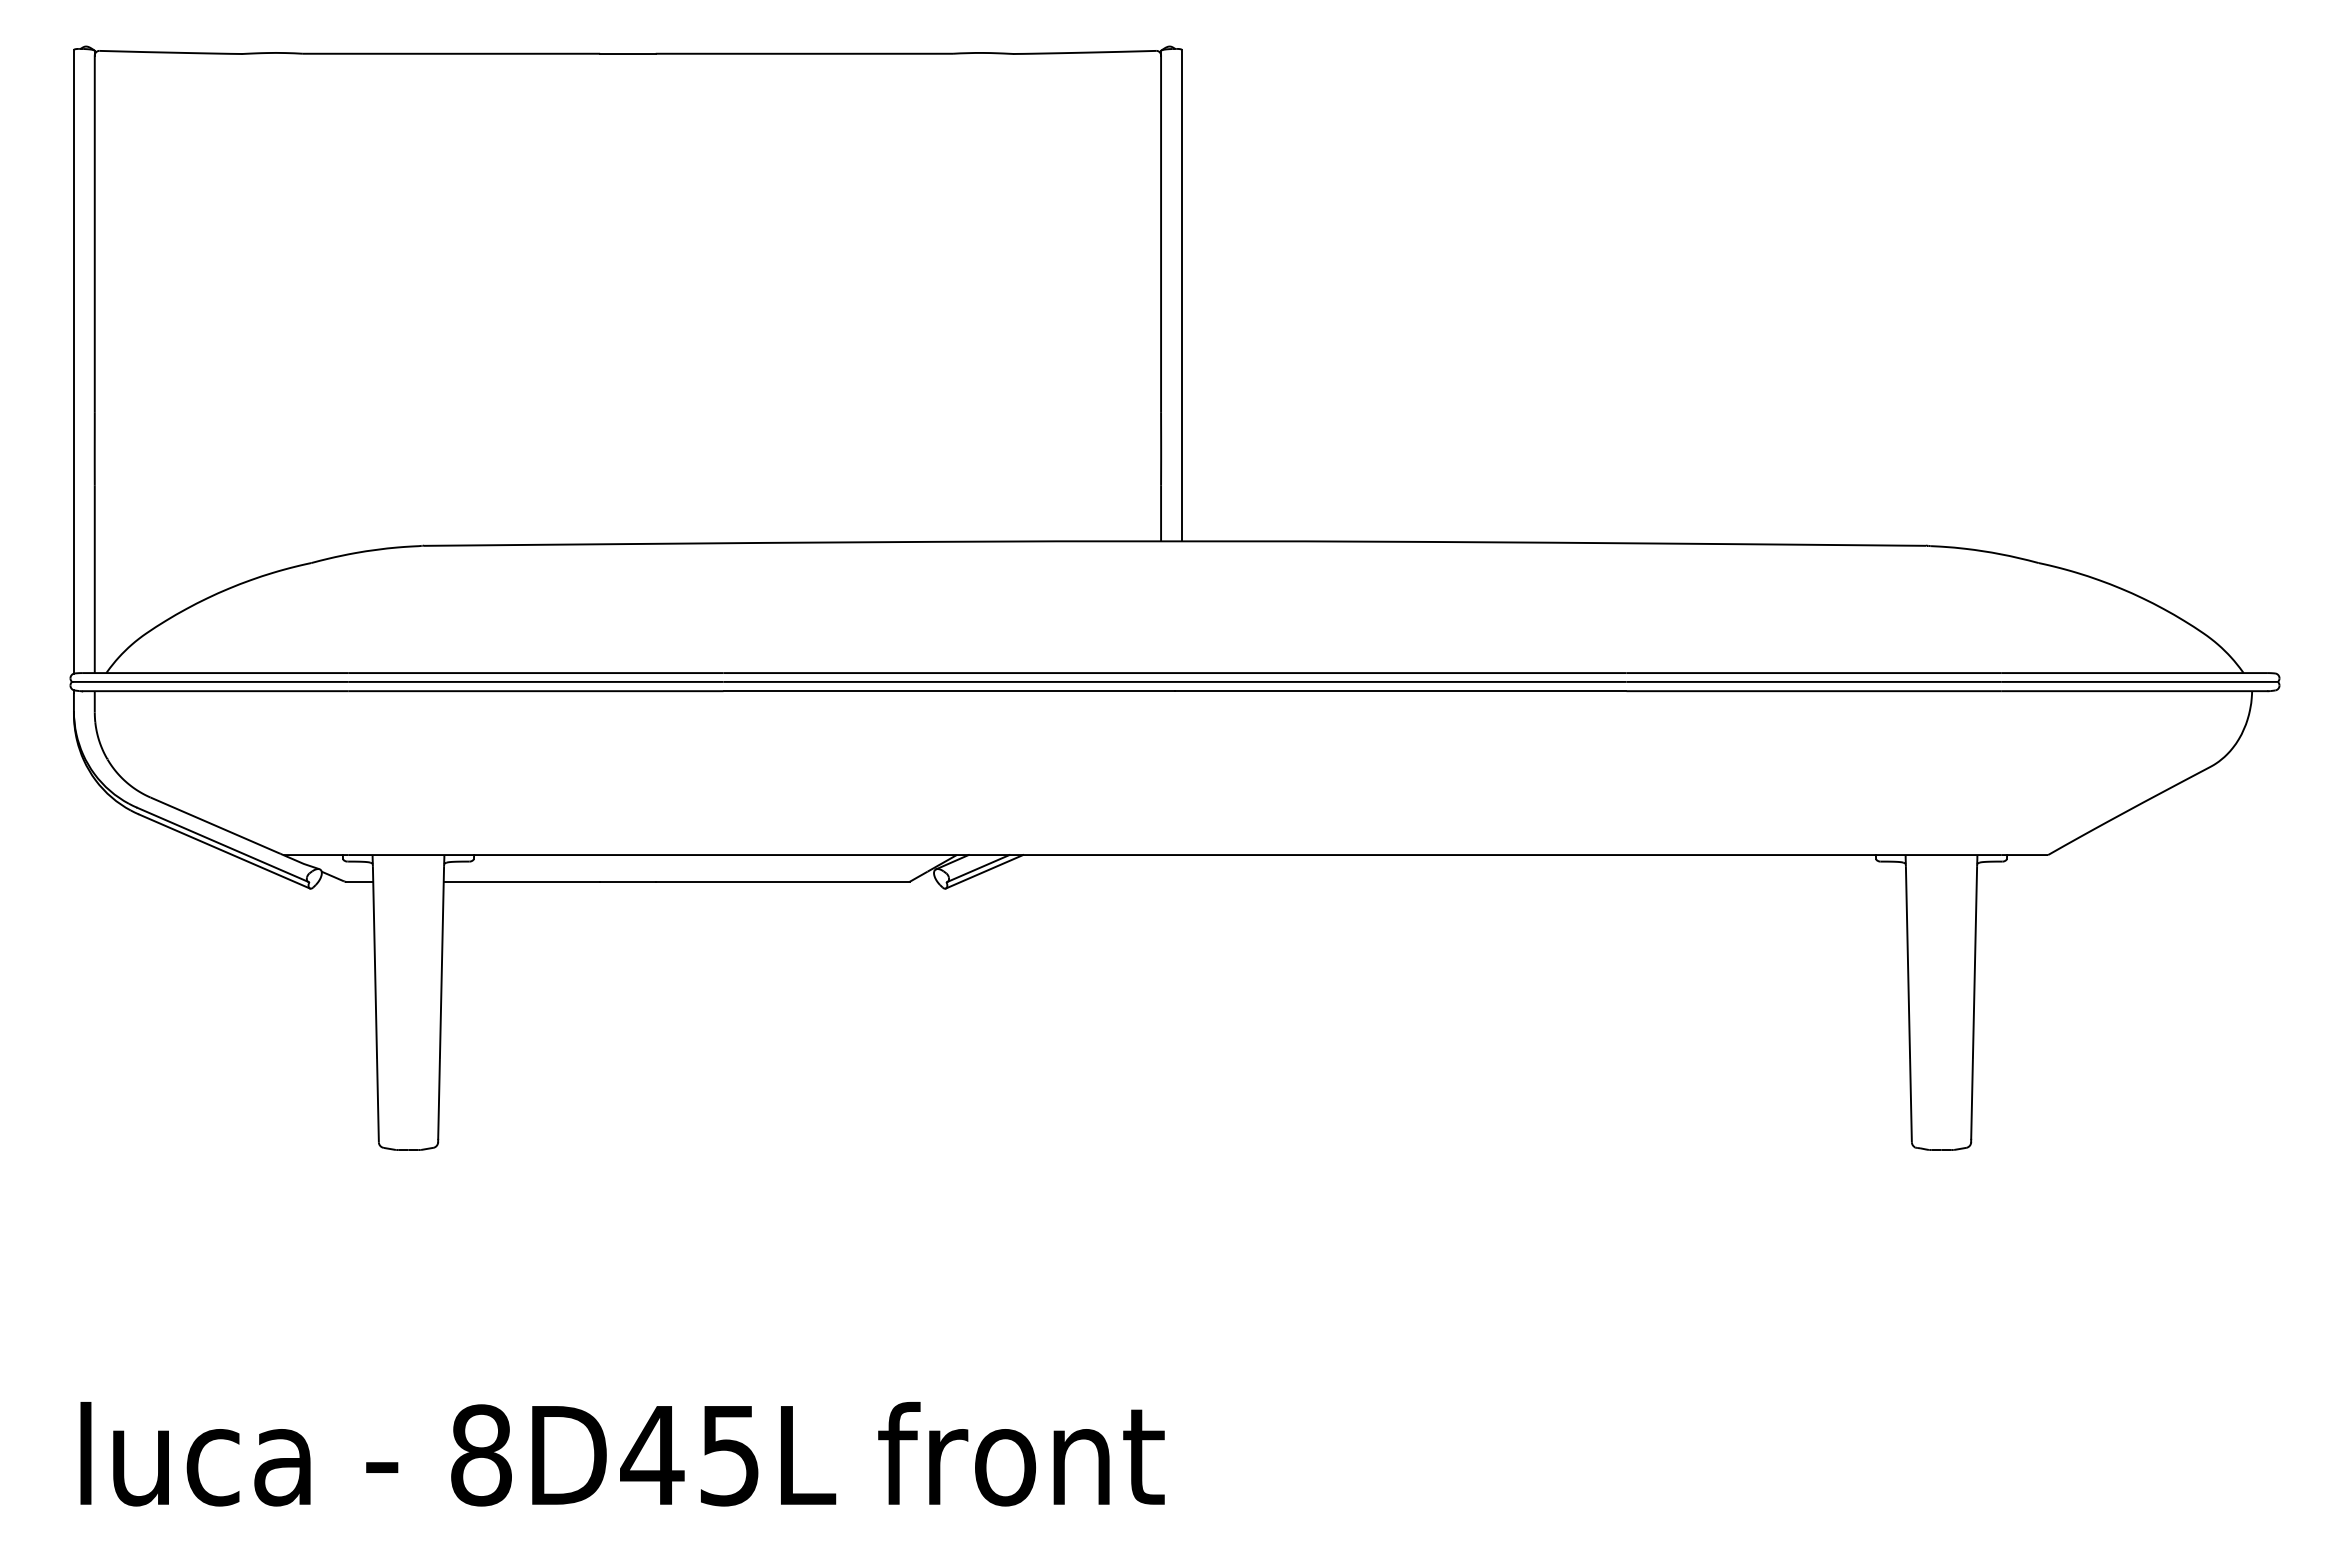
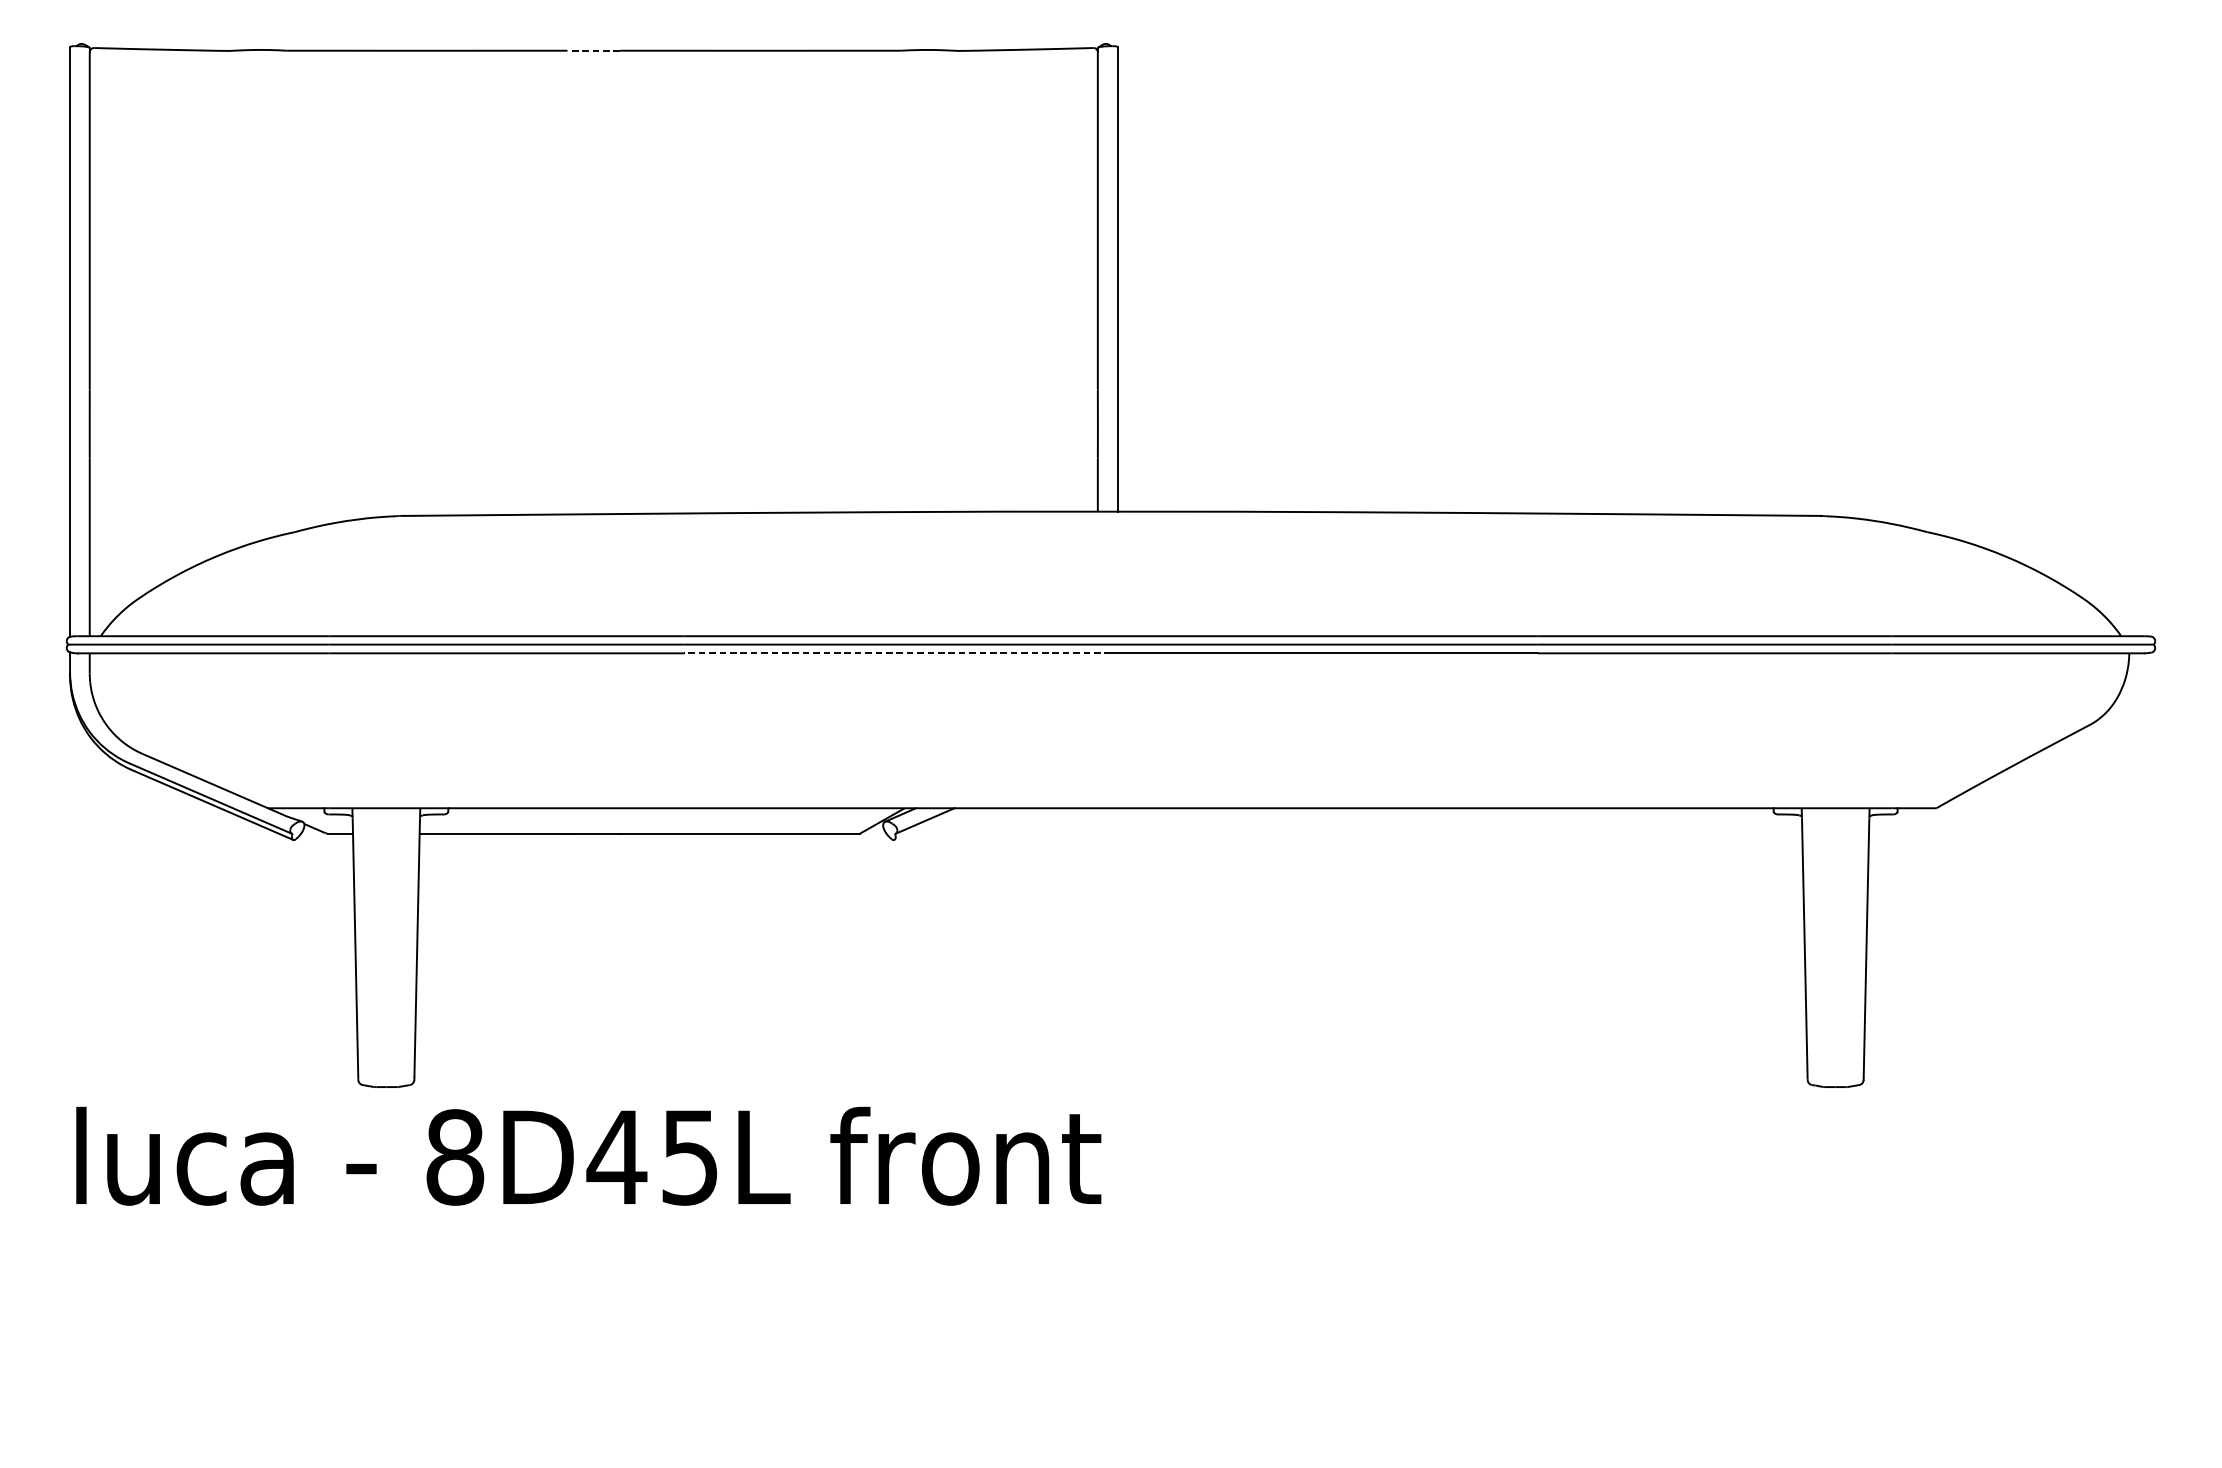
line: (627, 53) -> (593, 50), solid -> dashed
line: (949, 691) -> (897, 653), solid -> dashed
line: (984, 871) -> (930, 823), removed
text: (622, 1454) -> (588, 1156), moved

